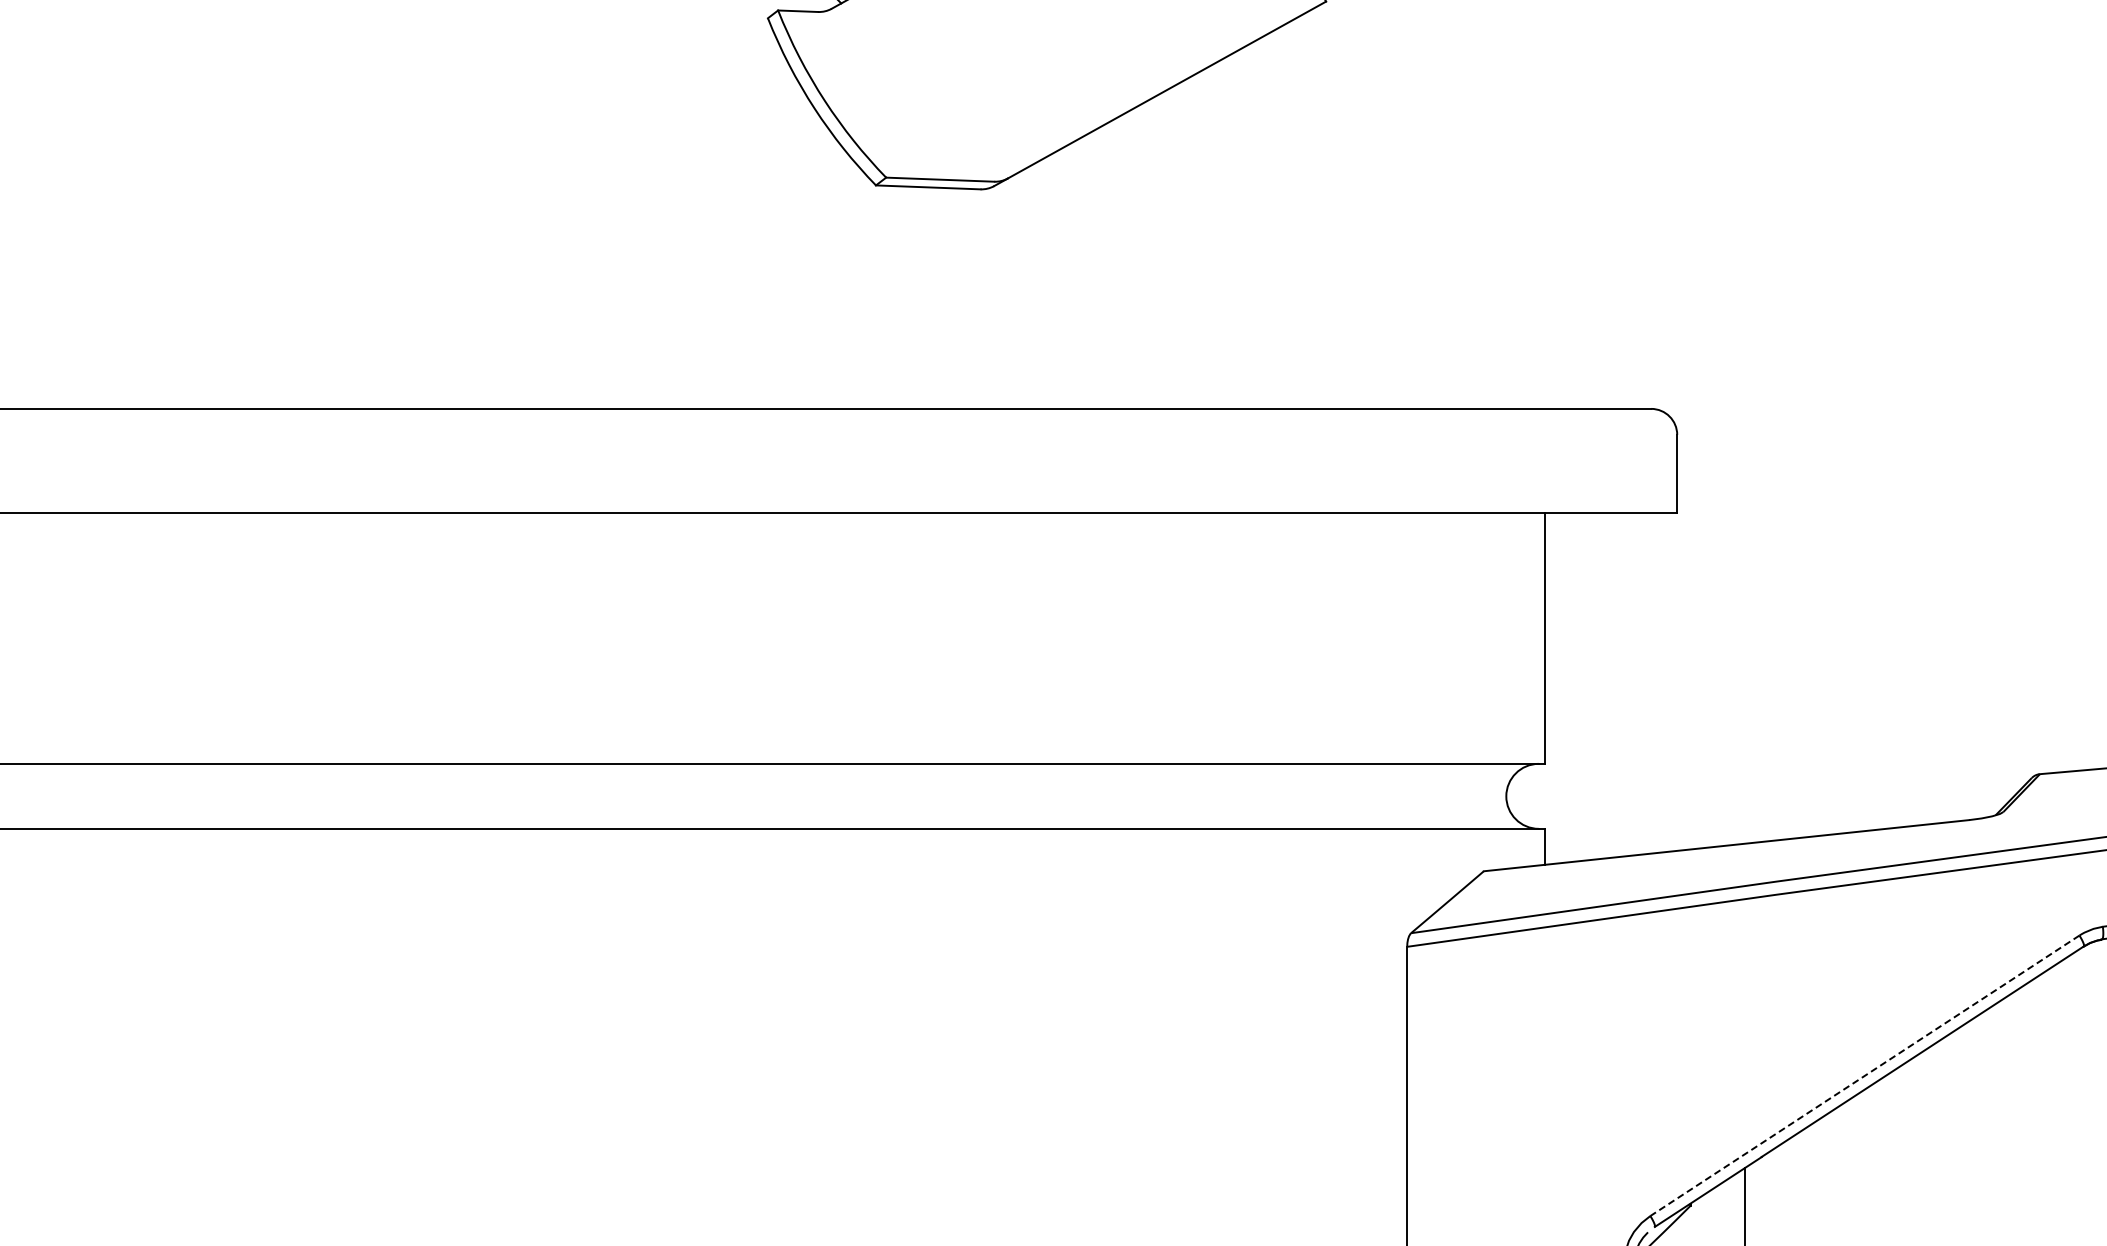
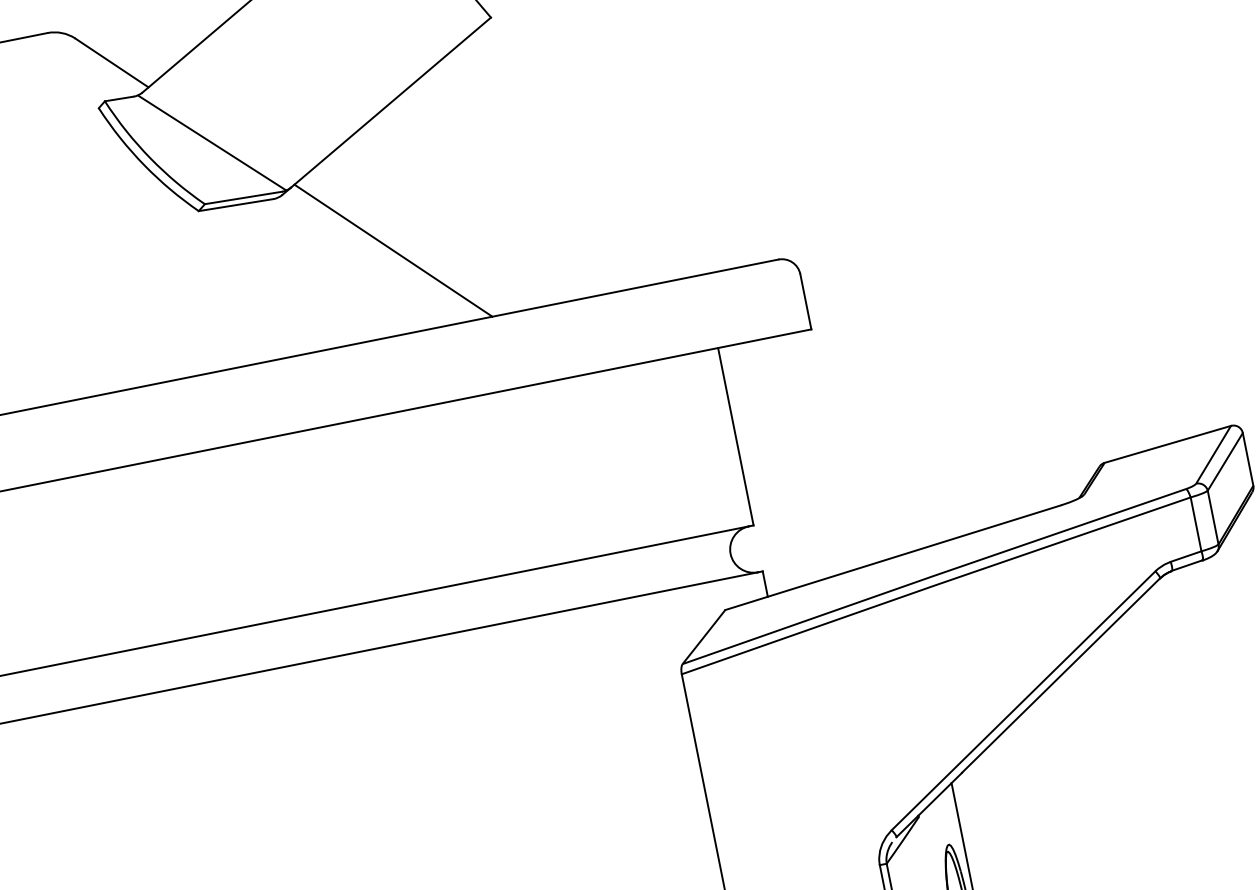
line: (912, 96) -> (212, 143), added
line: (1129, 291) -> (392, 250), added
line: (1864, 1076) -> (1023, 701), dashed -> solid

